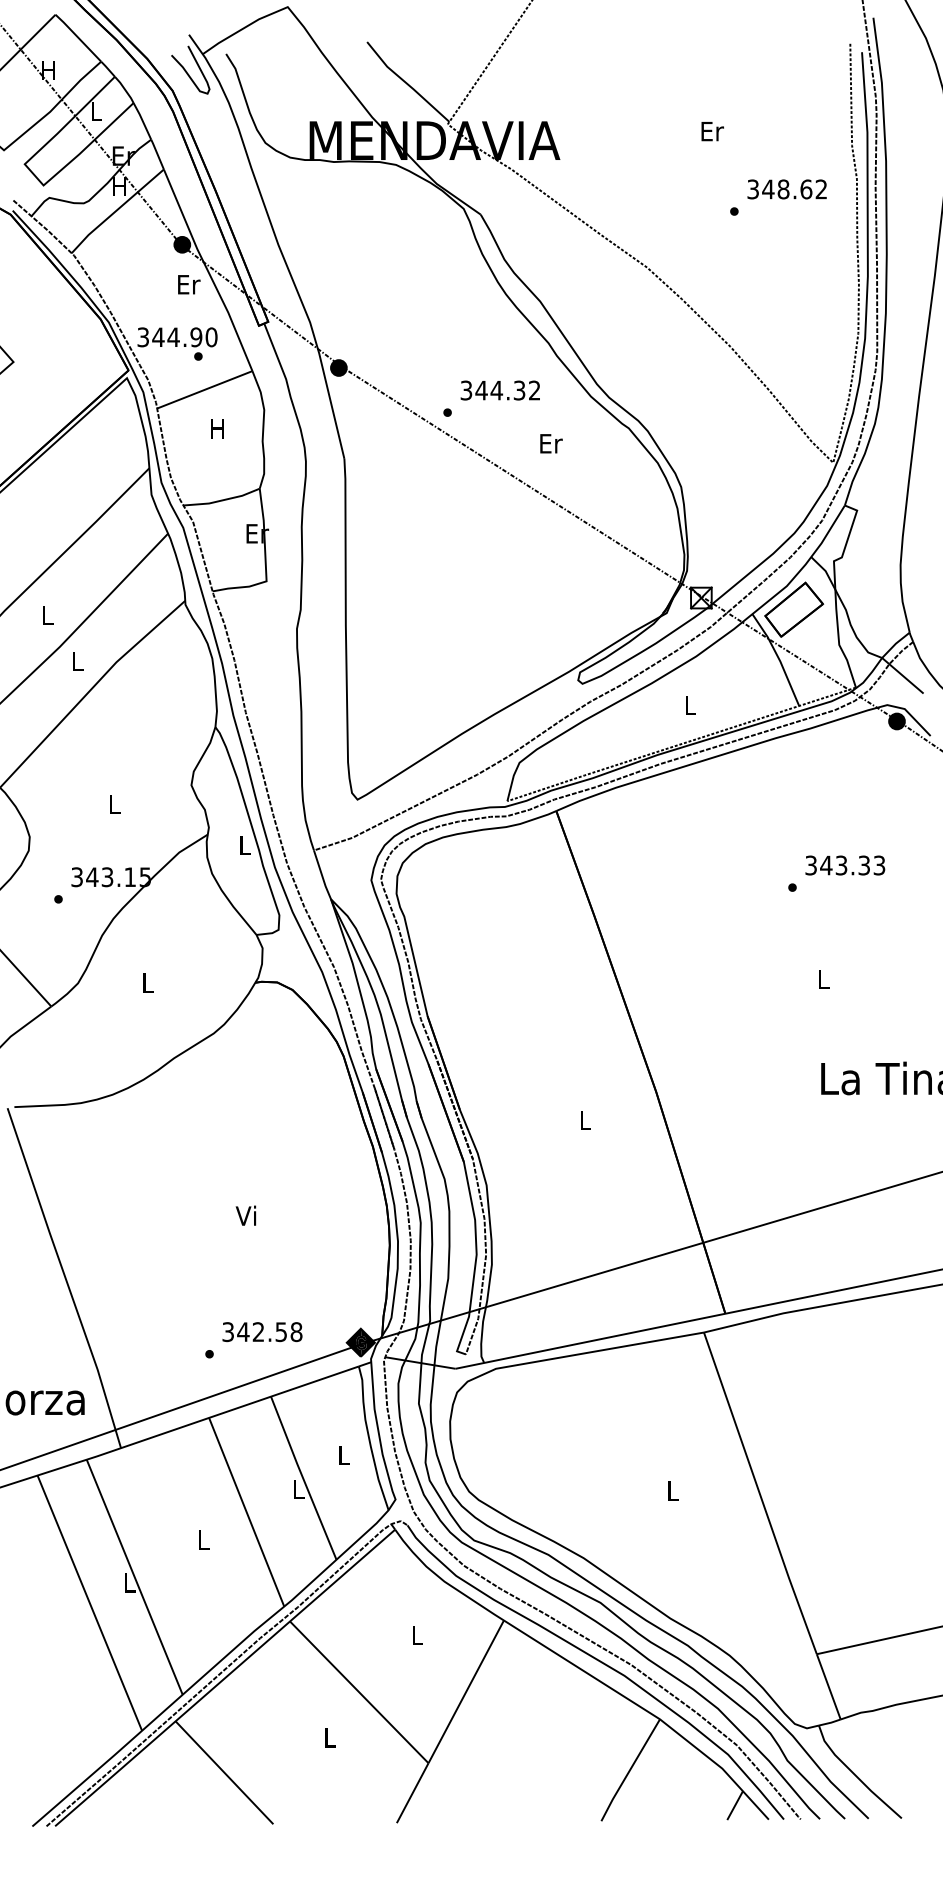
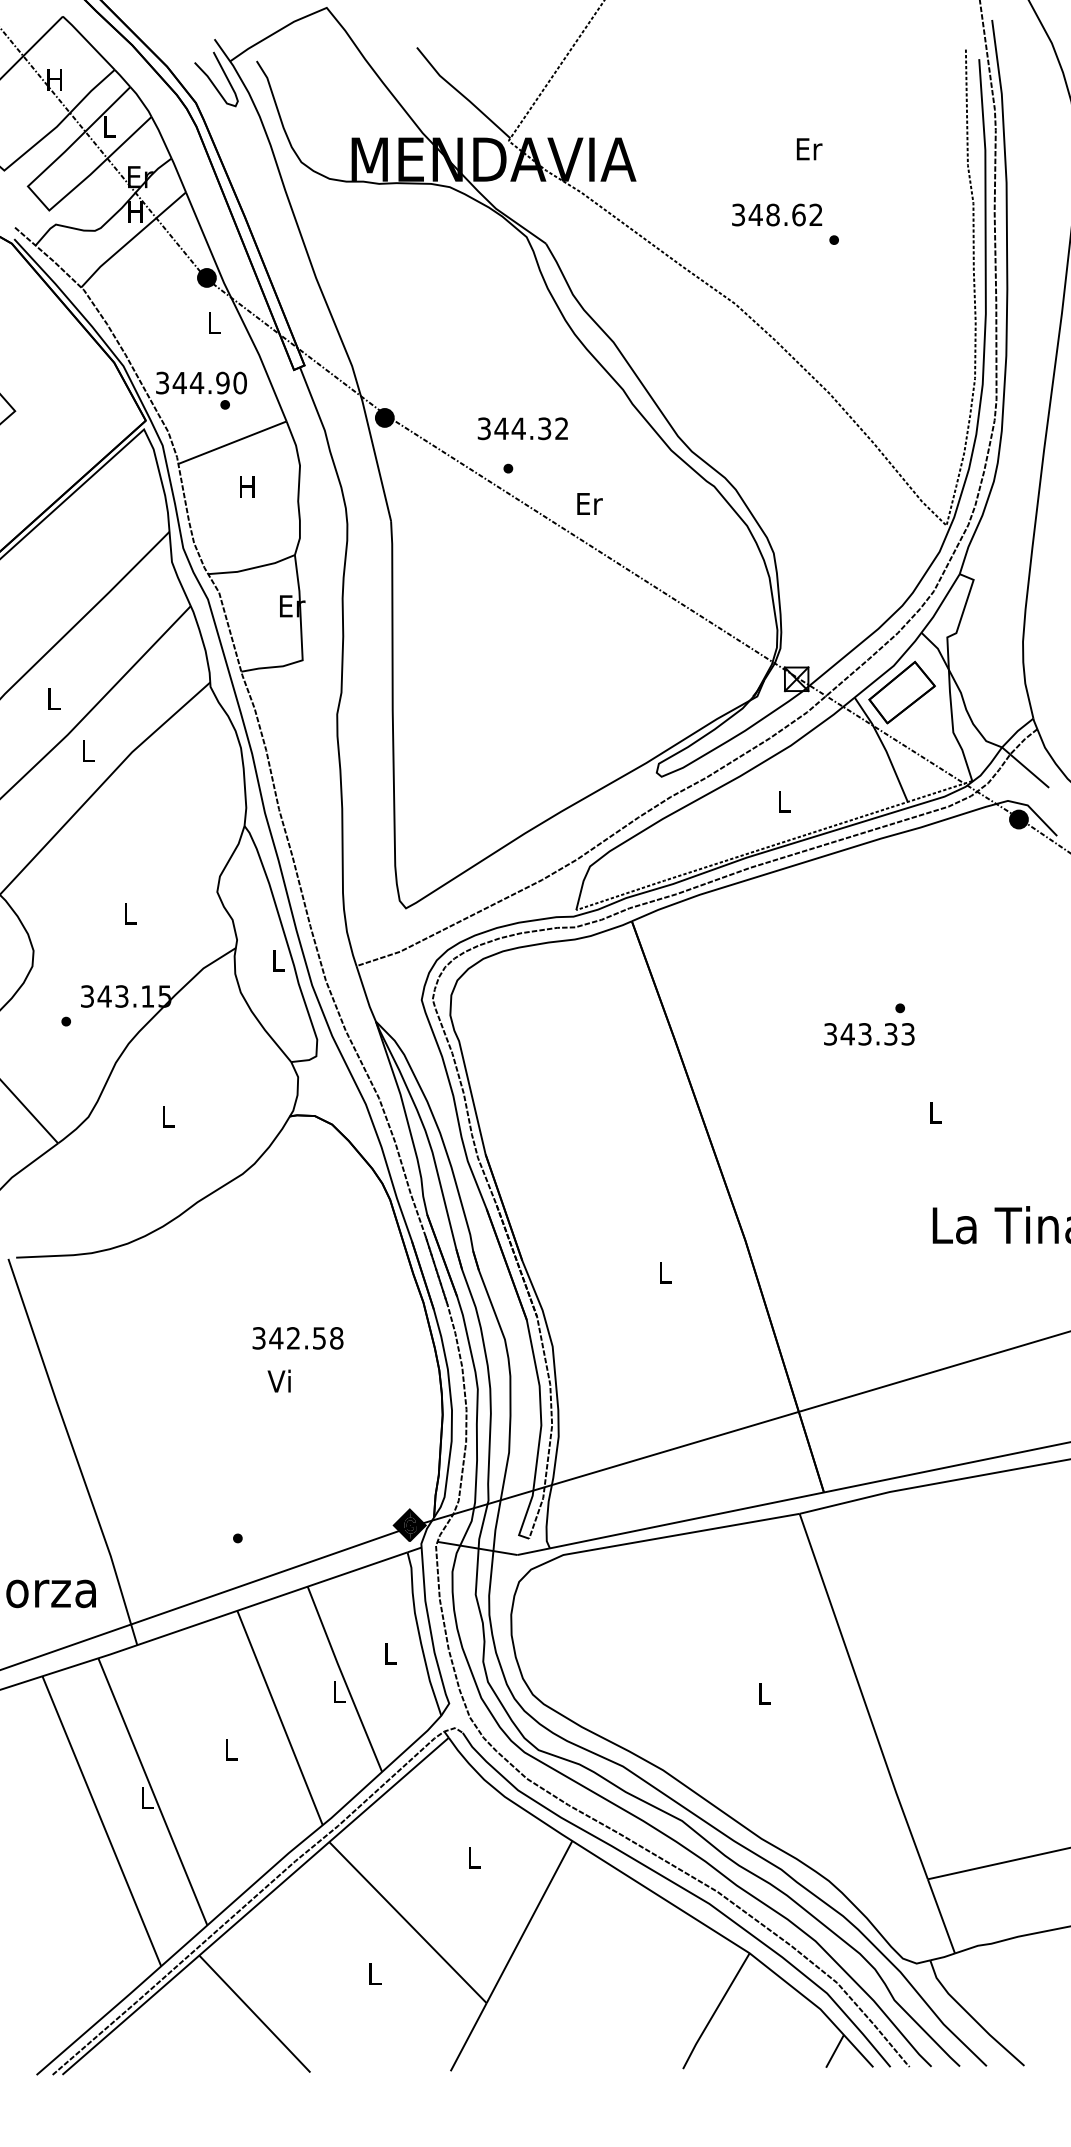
text: (786, 189) -> (776, 215), moved
text: (189, 284) -> (215, 323), Er -> L
text: (499, 390) -> (521, 428), moved
text: (551, 443) -> (590, 503), moved
text: (845, 865) -> (869, 1034), moved
text: (262, 1332) -> (298, 1338), moved

